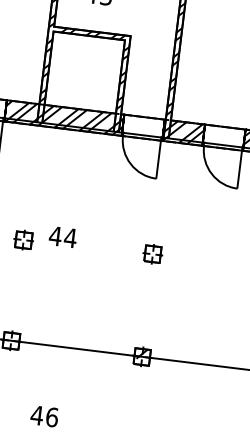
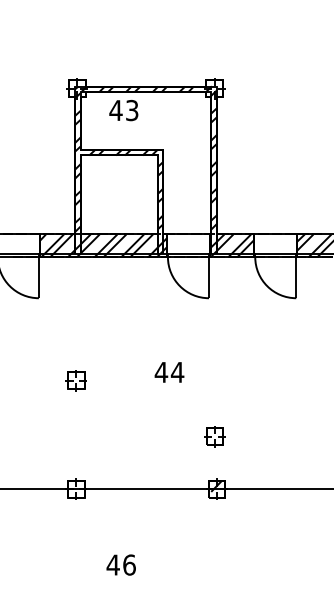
text: (63, 237) -> (169, 372), moved
part: (152, 253) -> (214, 436), moved

